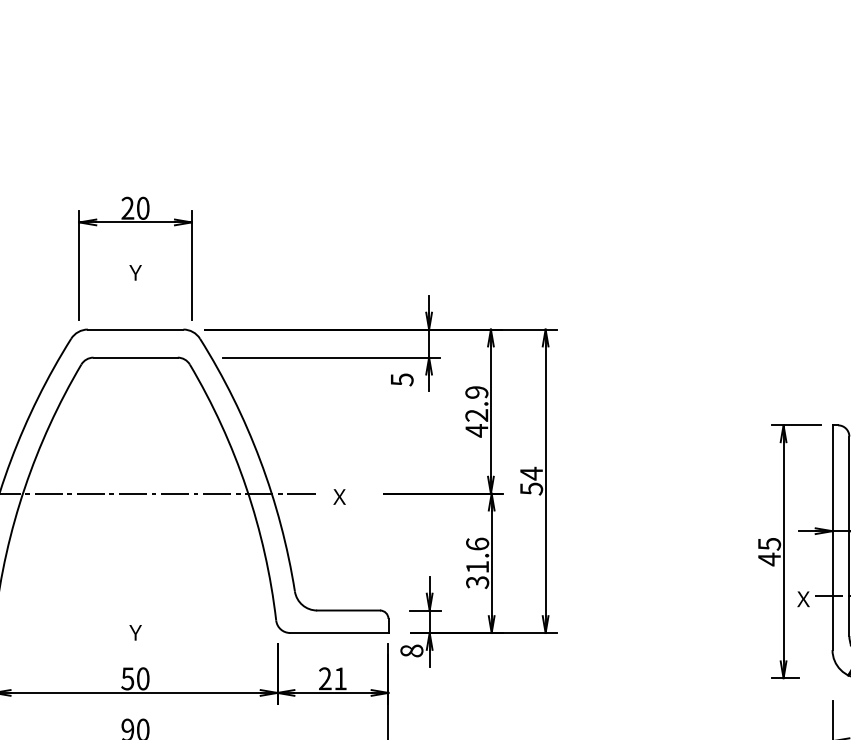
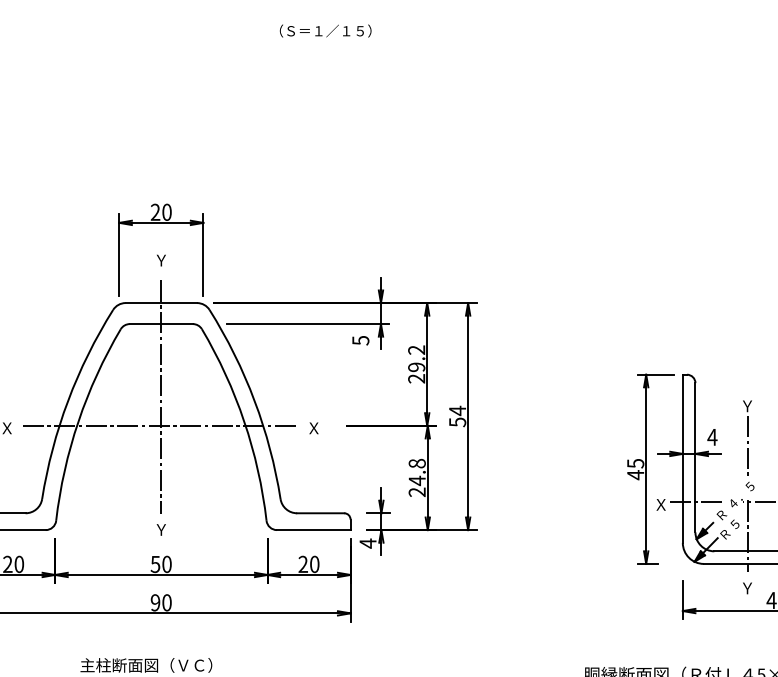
text: (476, 411) -> (416, 364), 42.9 -> 29.2
line: (135, 455) -> (161, 397), added
text: (476, 562) -> (416, 477), 31.6 -> 24.8
text: (411, 650) -> (367, 543), 8 -> 4
text: (340, 678) -> (314, 564), 21 -> 20

